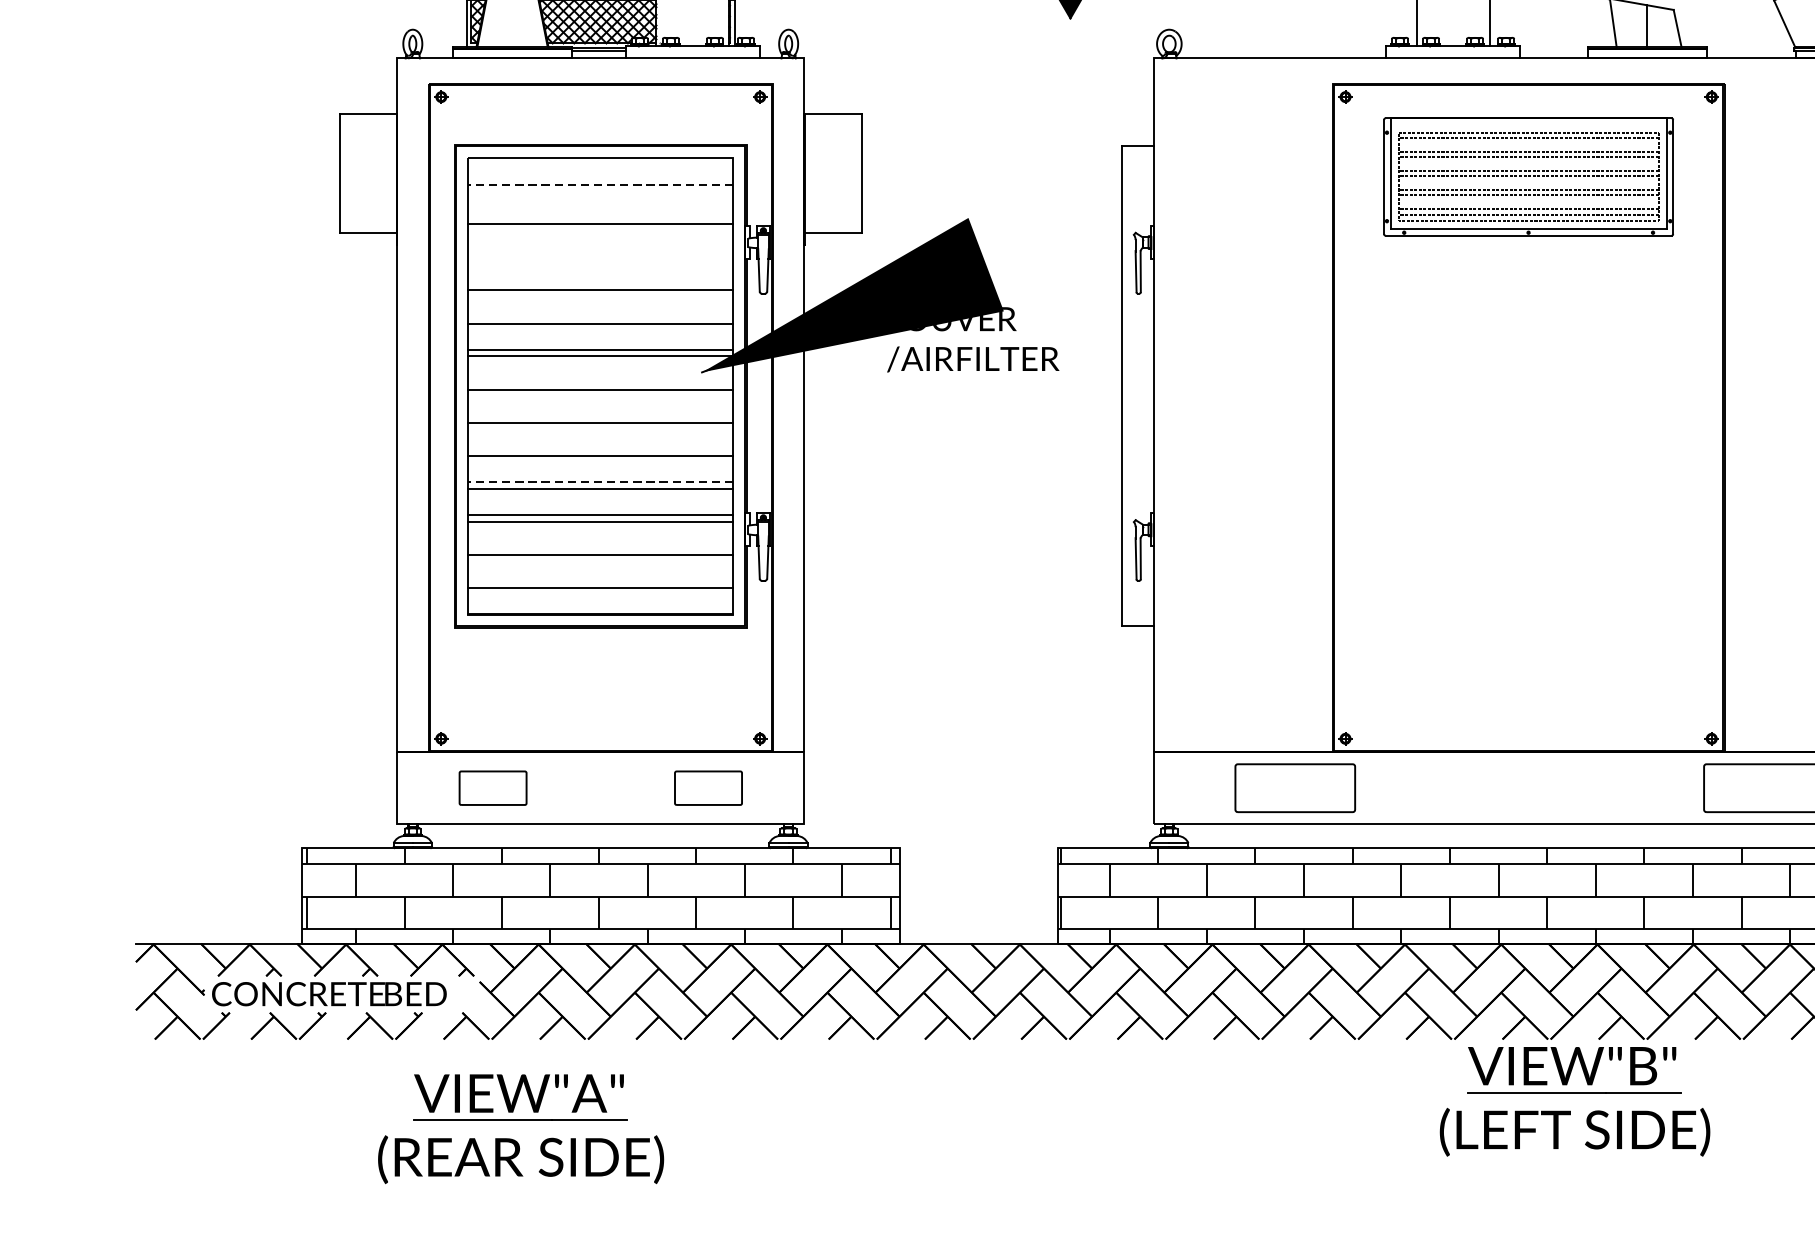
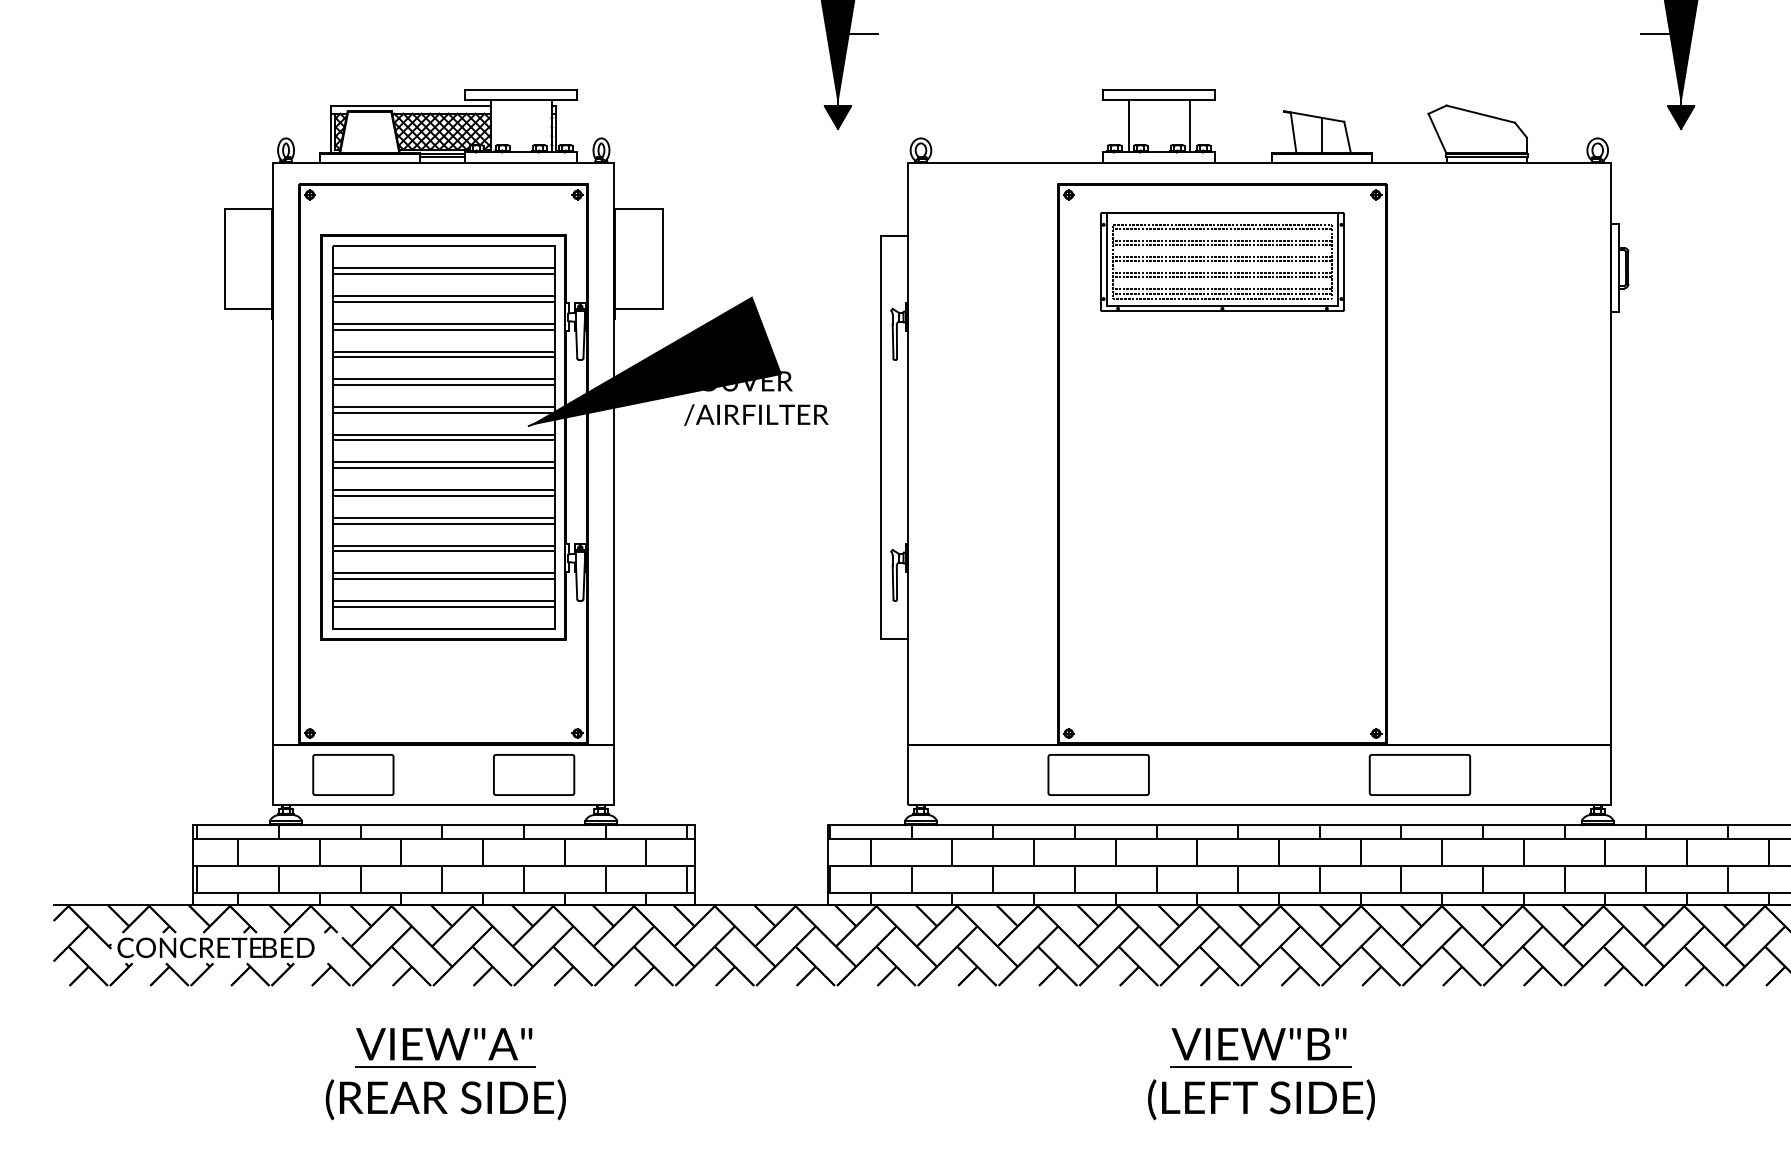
line: (600, 184) -> (443, 268), dashed -> solid
line: (600, 191) -> (443, 274), added
line: (600, 218) -> (443, 296), added
line: (600, 250) -> (443, 323), added
line: (600, 257) -> (443, 329), added
line: (600, 283) -> (443, 351), added
line: (600, 316) -> (443, 379), added
line: (600, 382) -> (443, 434), added
line: (600, 415) -> (443, 462), added
line: (600, 449) -> (443, 490), added
line: (600, 481) -> (443, 517), dashed -> solid
line: (600, 548) -> (443, 573), added
line: (600, 580) -> (443, 600), added
part: (493, 787) -> (353, 774), size x1.43
part: (708, 787) -> (534, 774), size x1.43
part: (1295, 787) -> (1098, 774), moved
part: (1575, 1093) -> (1261, 1067), moved
part: (520, 1121) -> (445, 1067), moved

